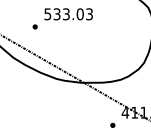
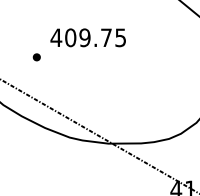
text: (68, 14) -> (88, 38), 533.03 -> 409.75

